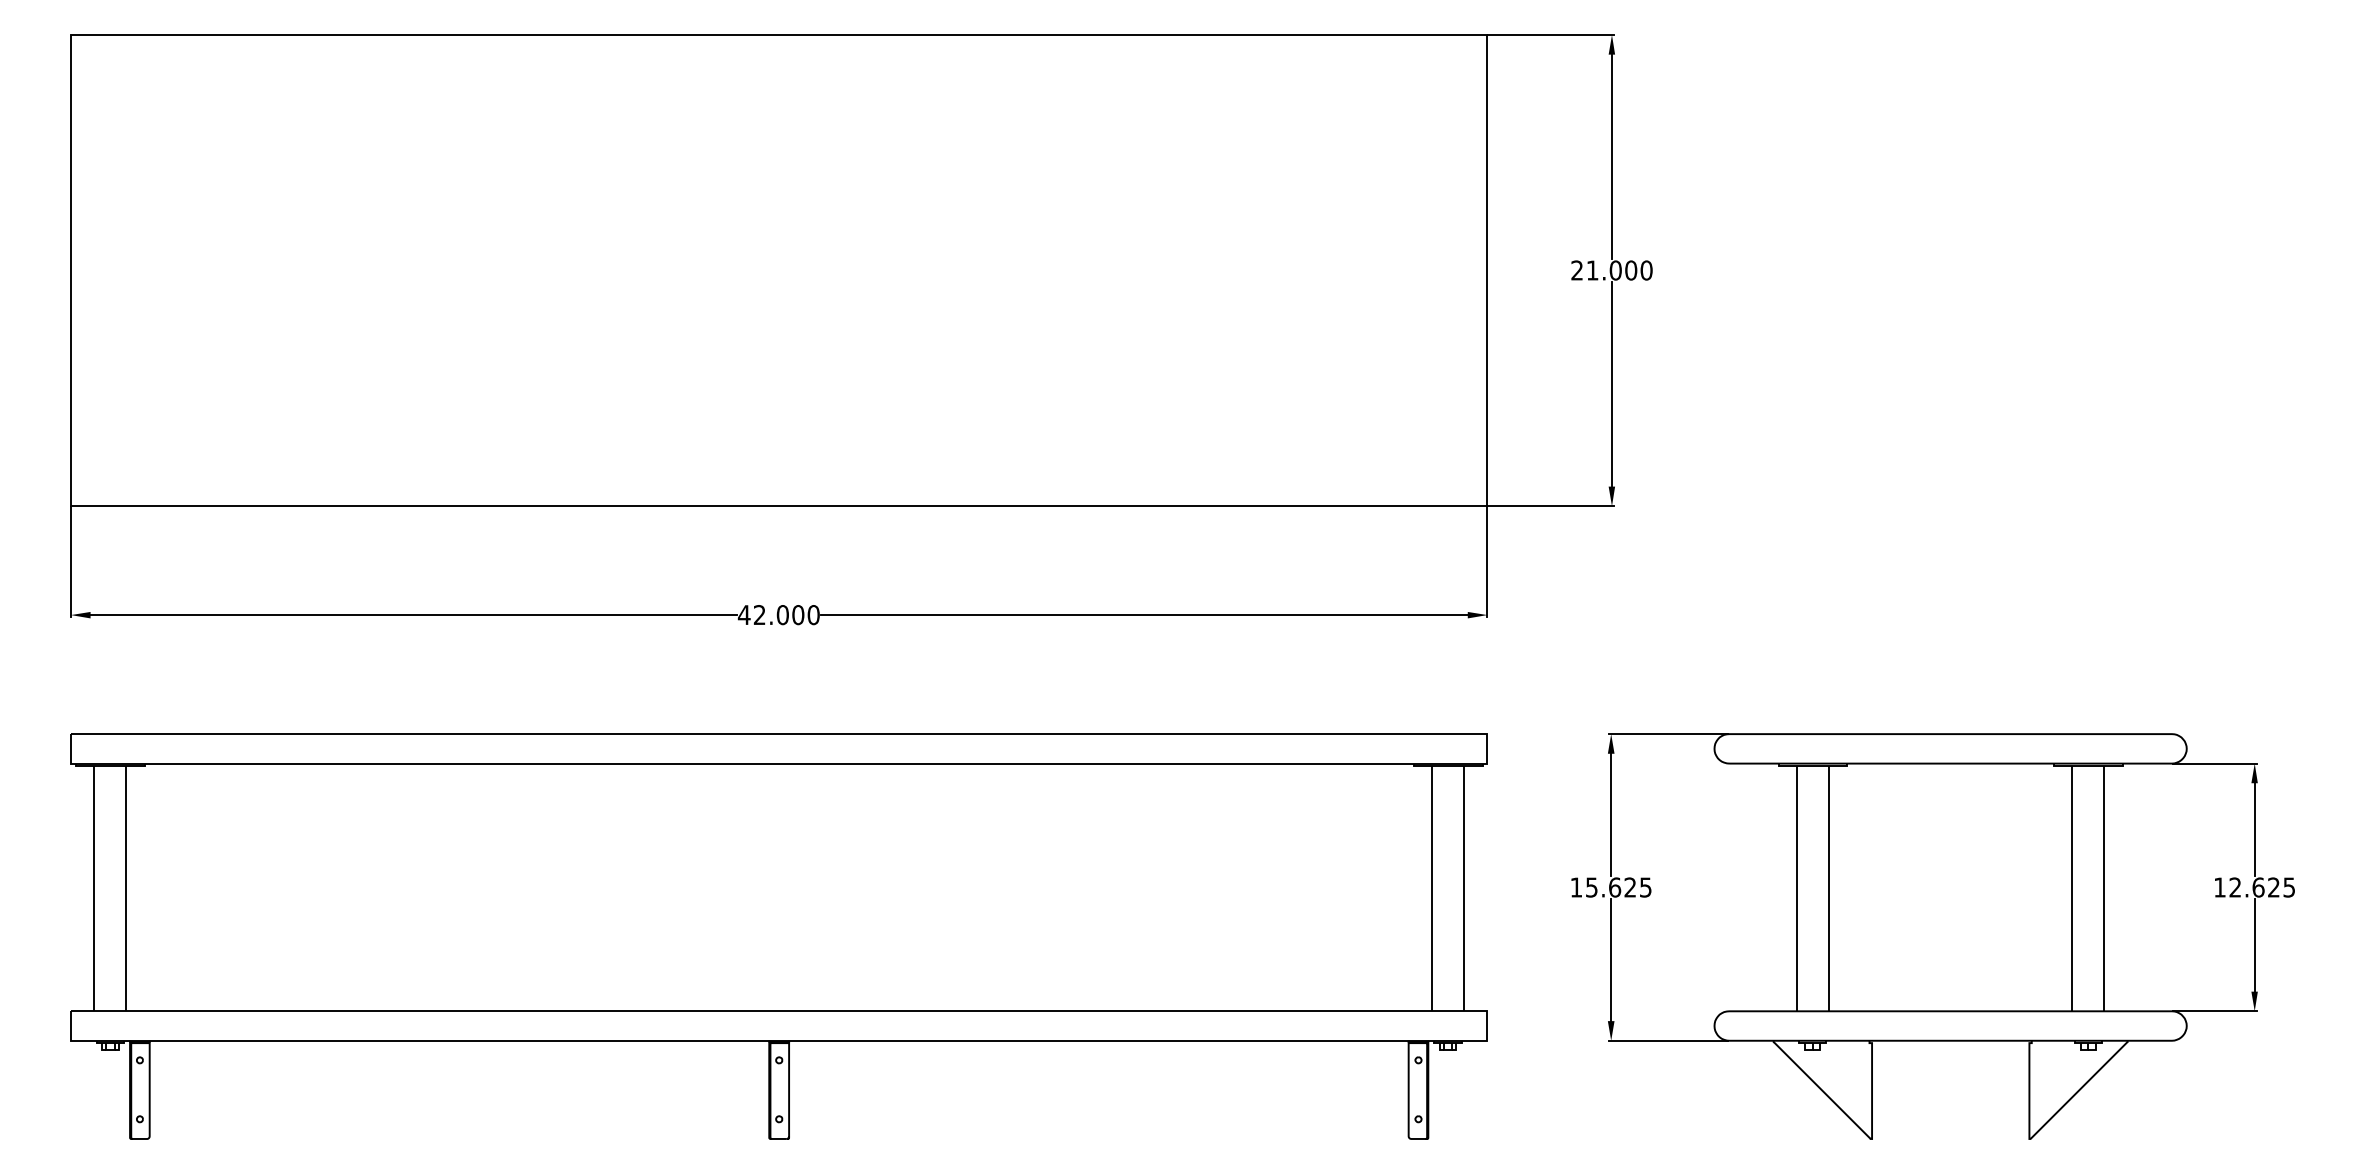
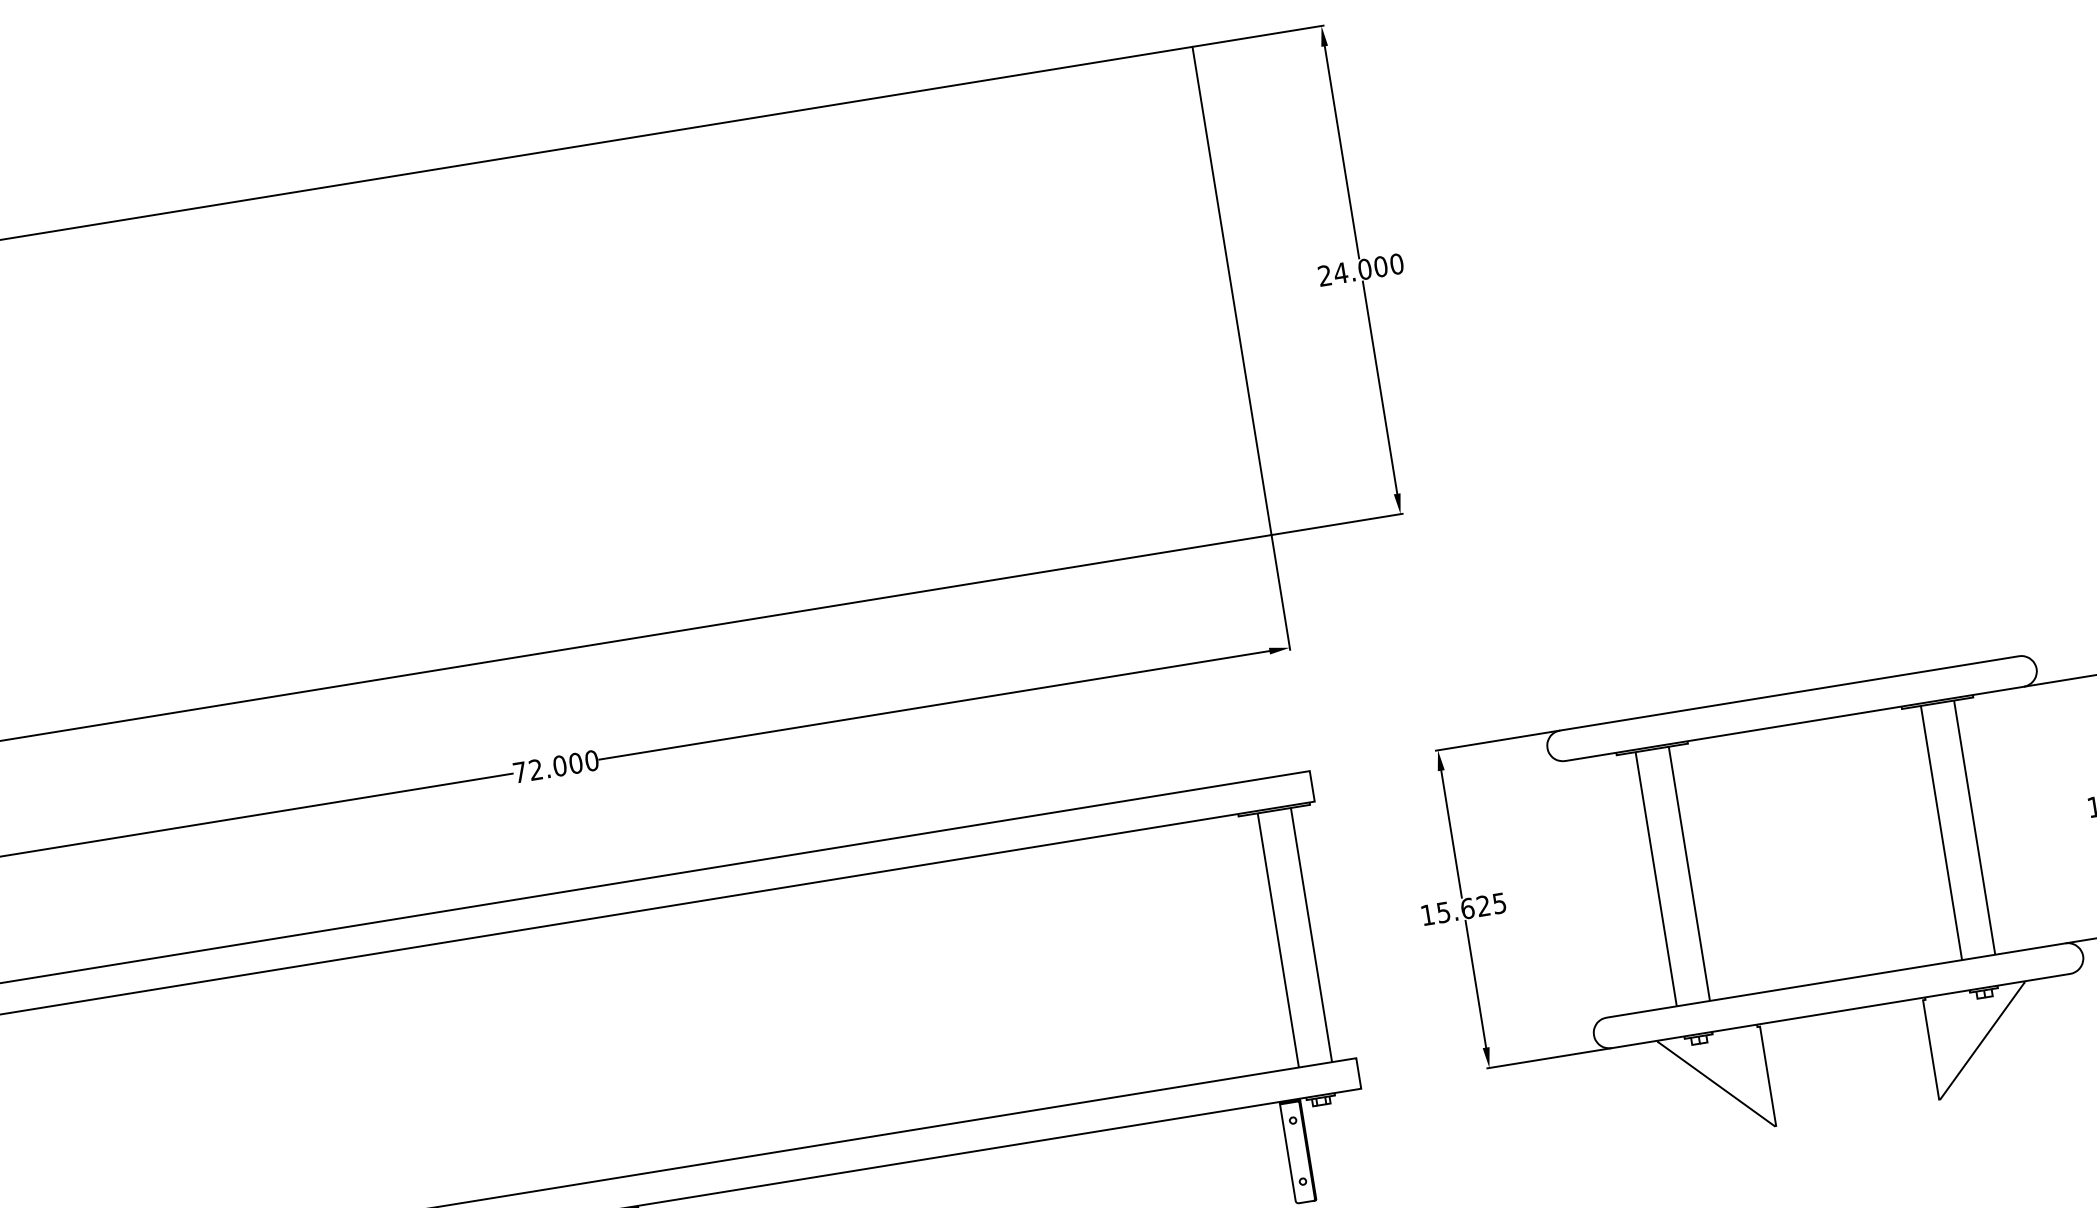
text: (1592, 270) -> (1340, 273), 21.000 -> 24.000
text: (743, 614) -> (519, 771), 42.000 -> 72.000

